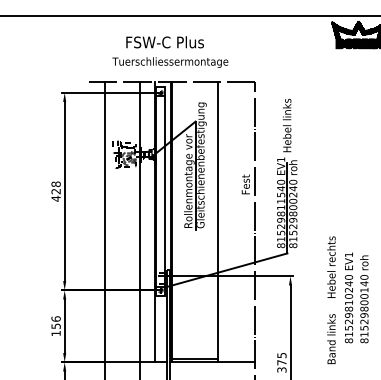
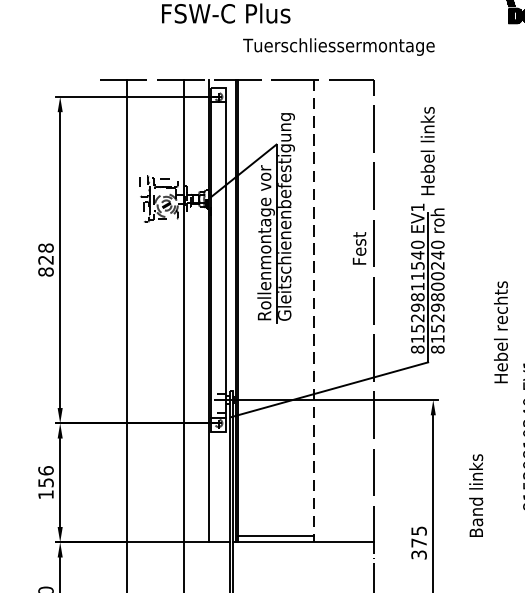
text: (170, 62) -> (339, 46), moved
text: (55, 198) -> (45, 271), 428 -> 828
line: (218, 222) -> (314, 311), solid -> dashed
text: (331, 266) -> (501, 331), moved
text: (331, 339) -> (476, 496), moved

